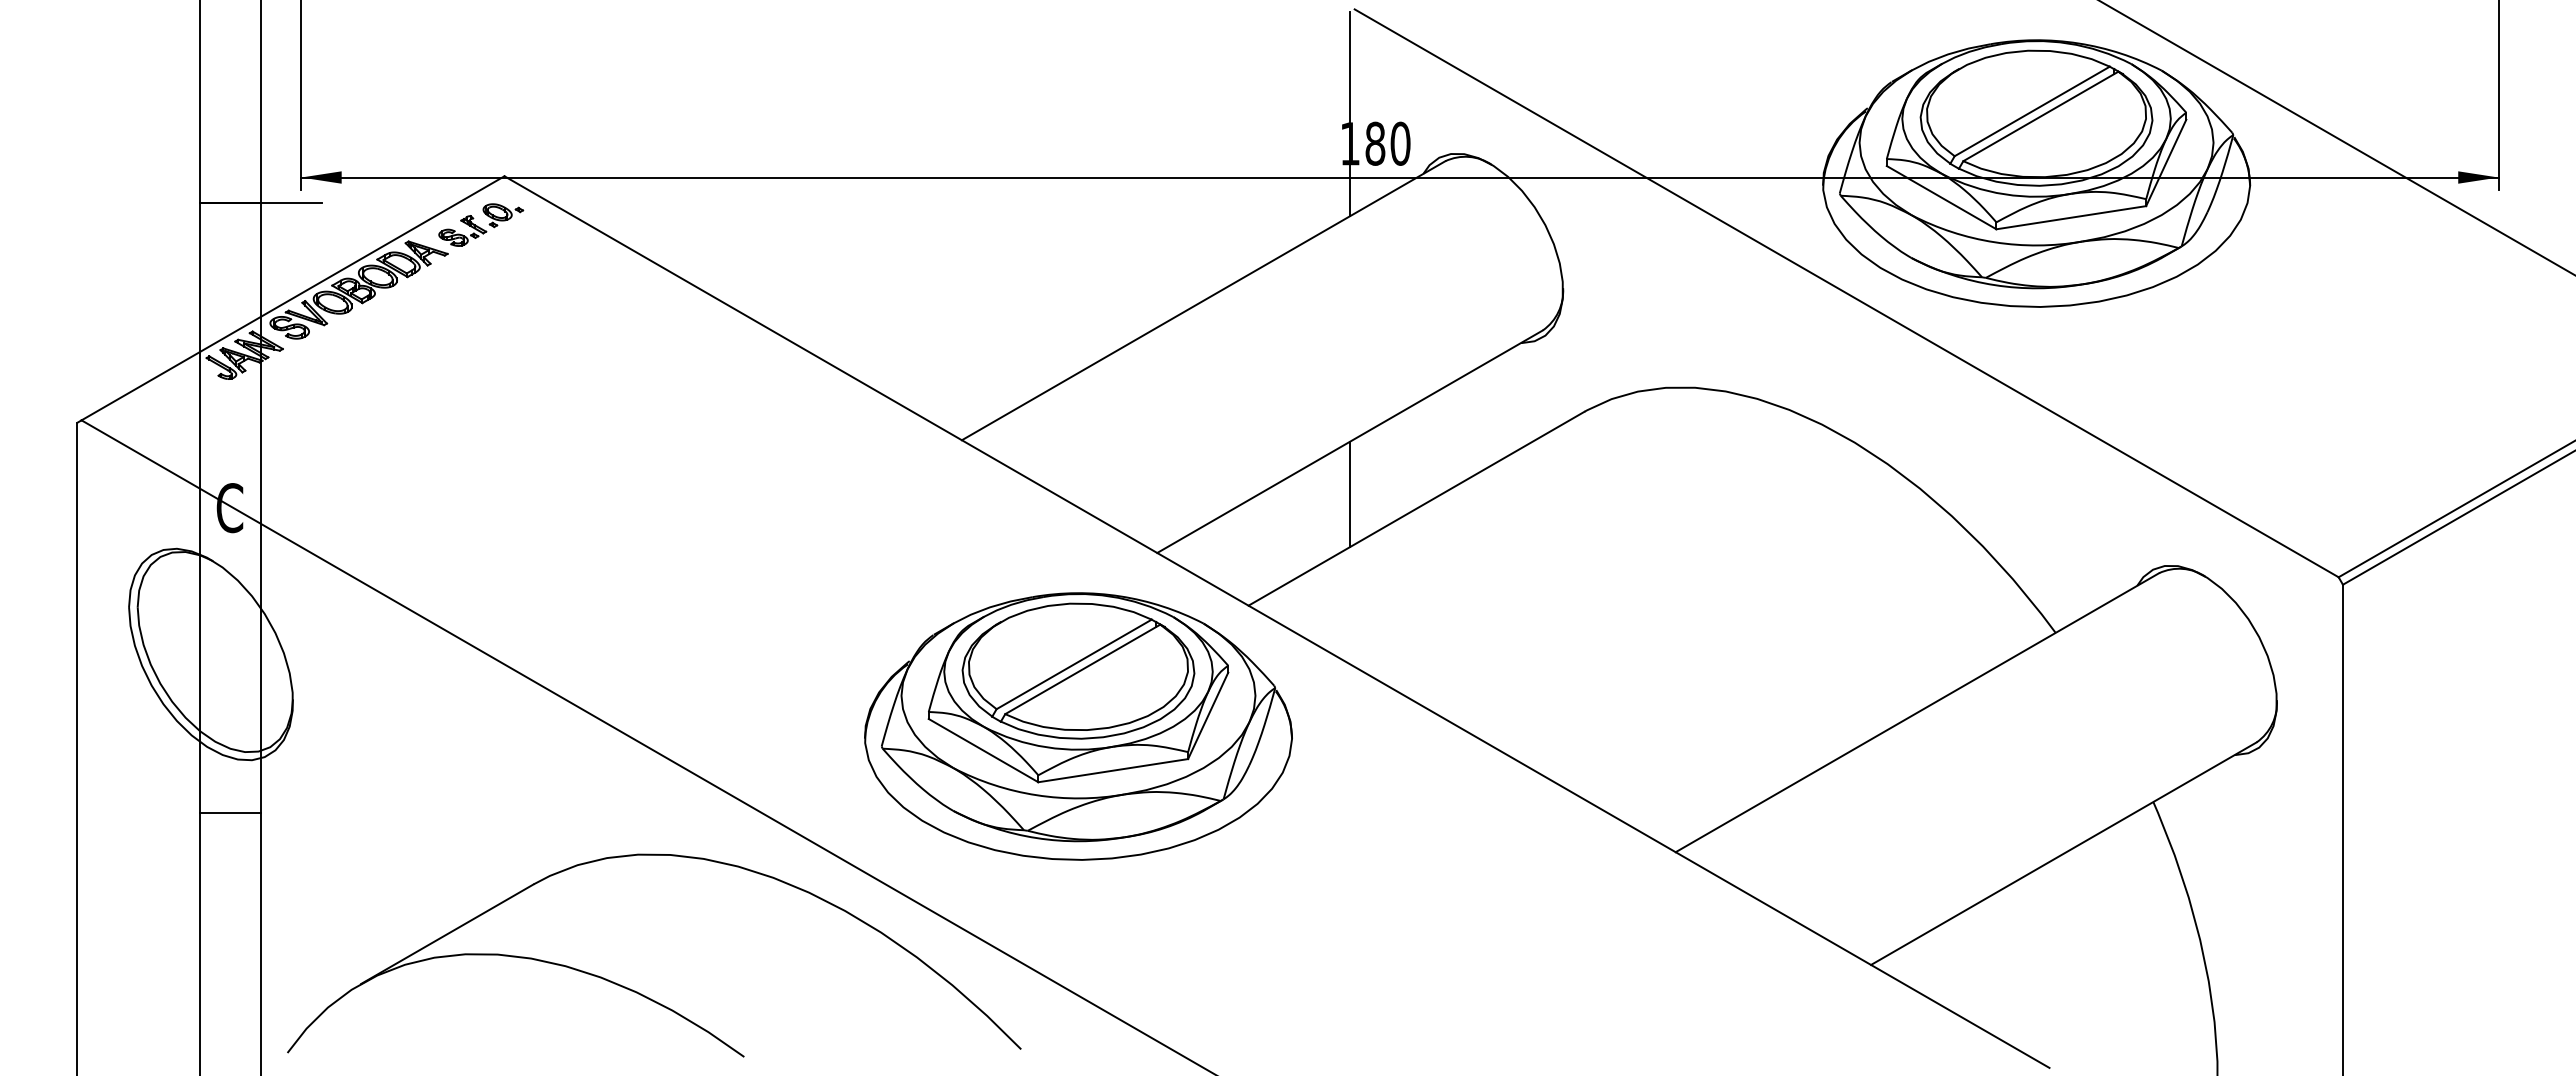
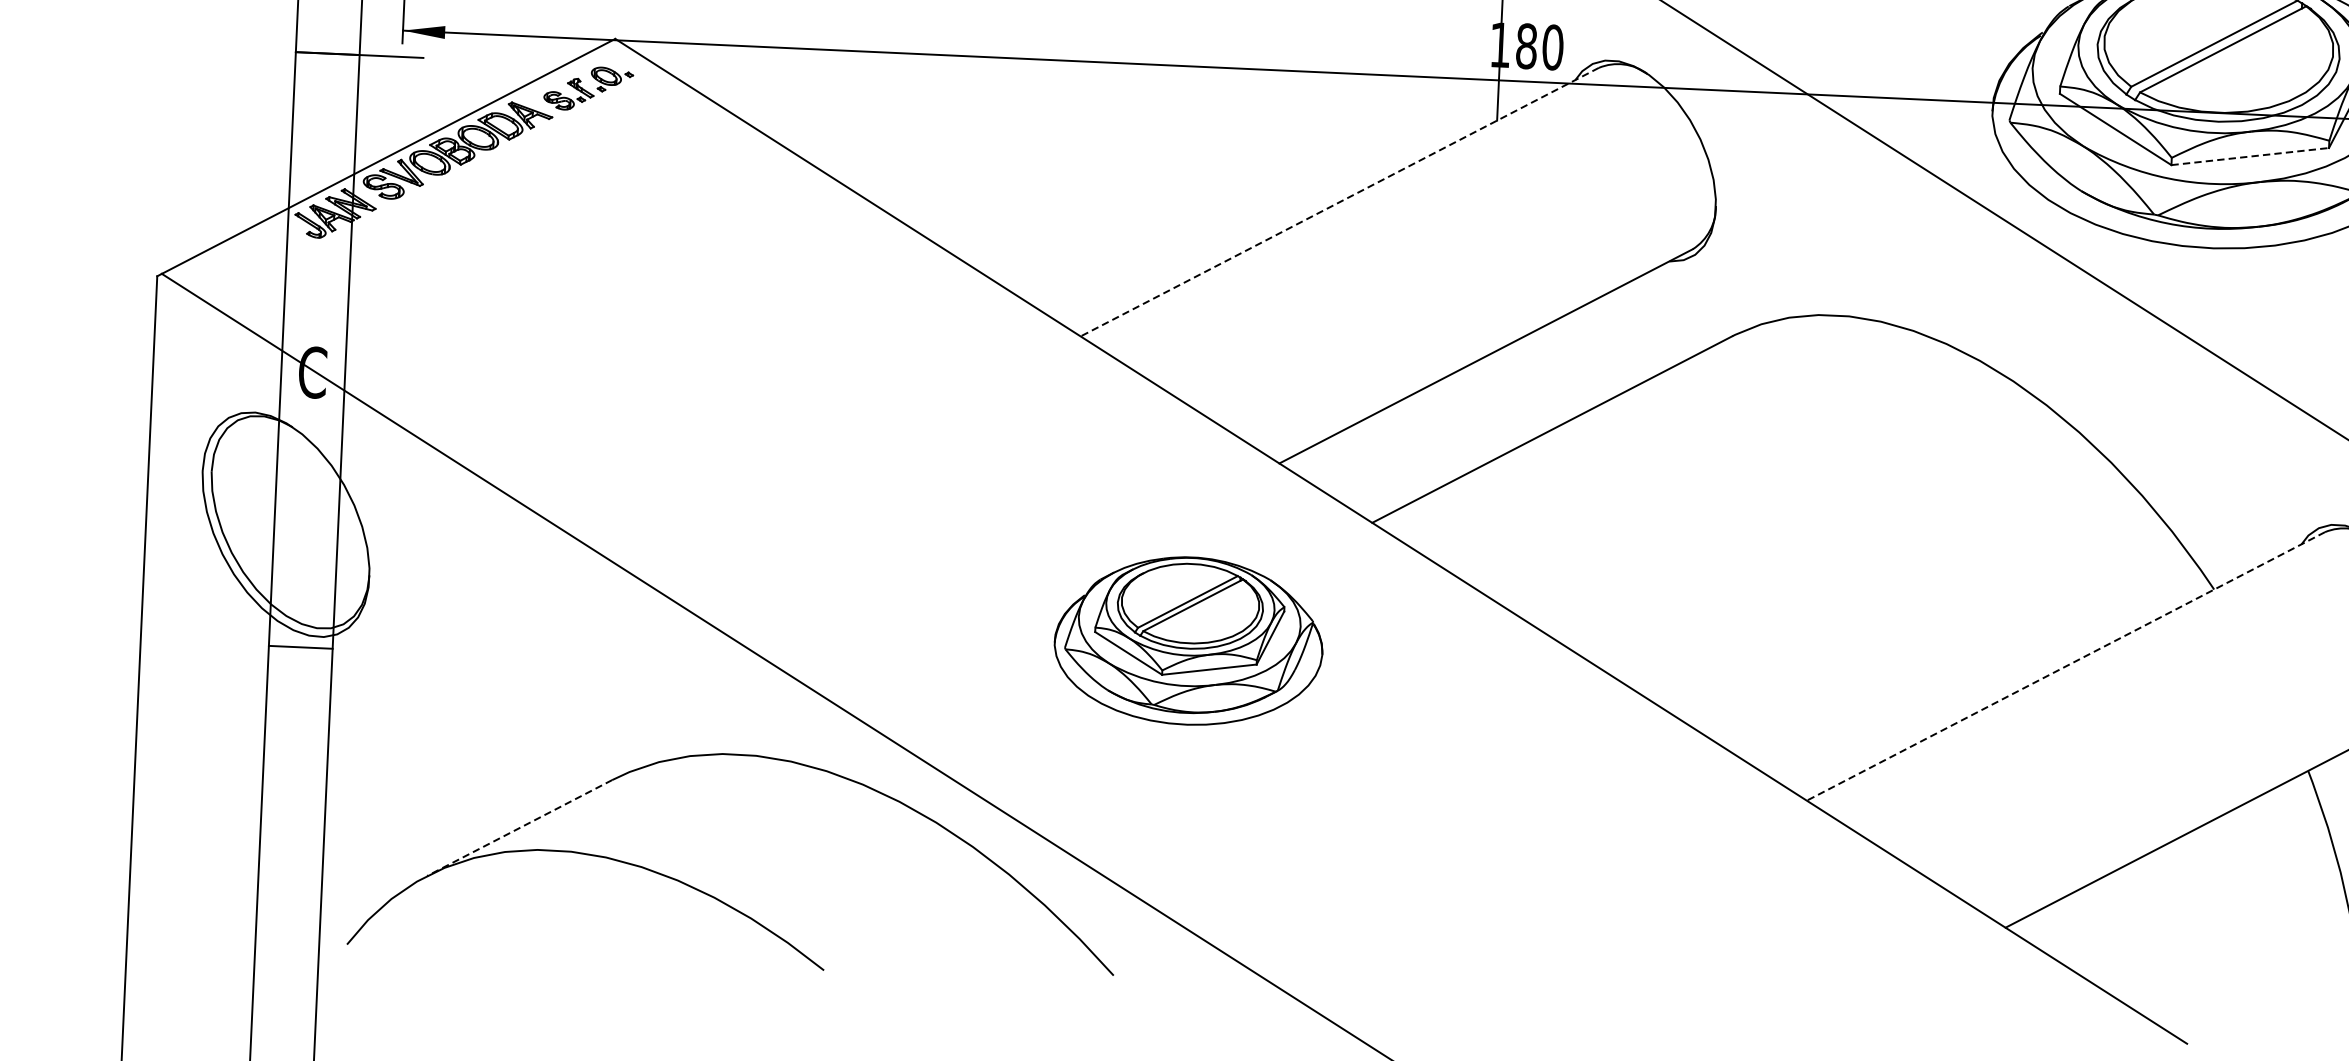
line: (2071, 217) -> (2250, 156), solid -> dashed
line: (1203, 301) -> (1339, 202), solid -> dashed
line: (1350, 493) -> (1484, 410), removed
line: (1916, 712) -> (2065, 666), solid -> dashed
part: (1078, 726) -> (1188, 641), size x0.6
line: (229, 813) -> (299, 647), moved
line: (447, 934) -> (519, 828), solid -> dashed

